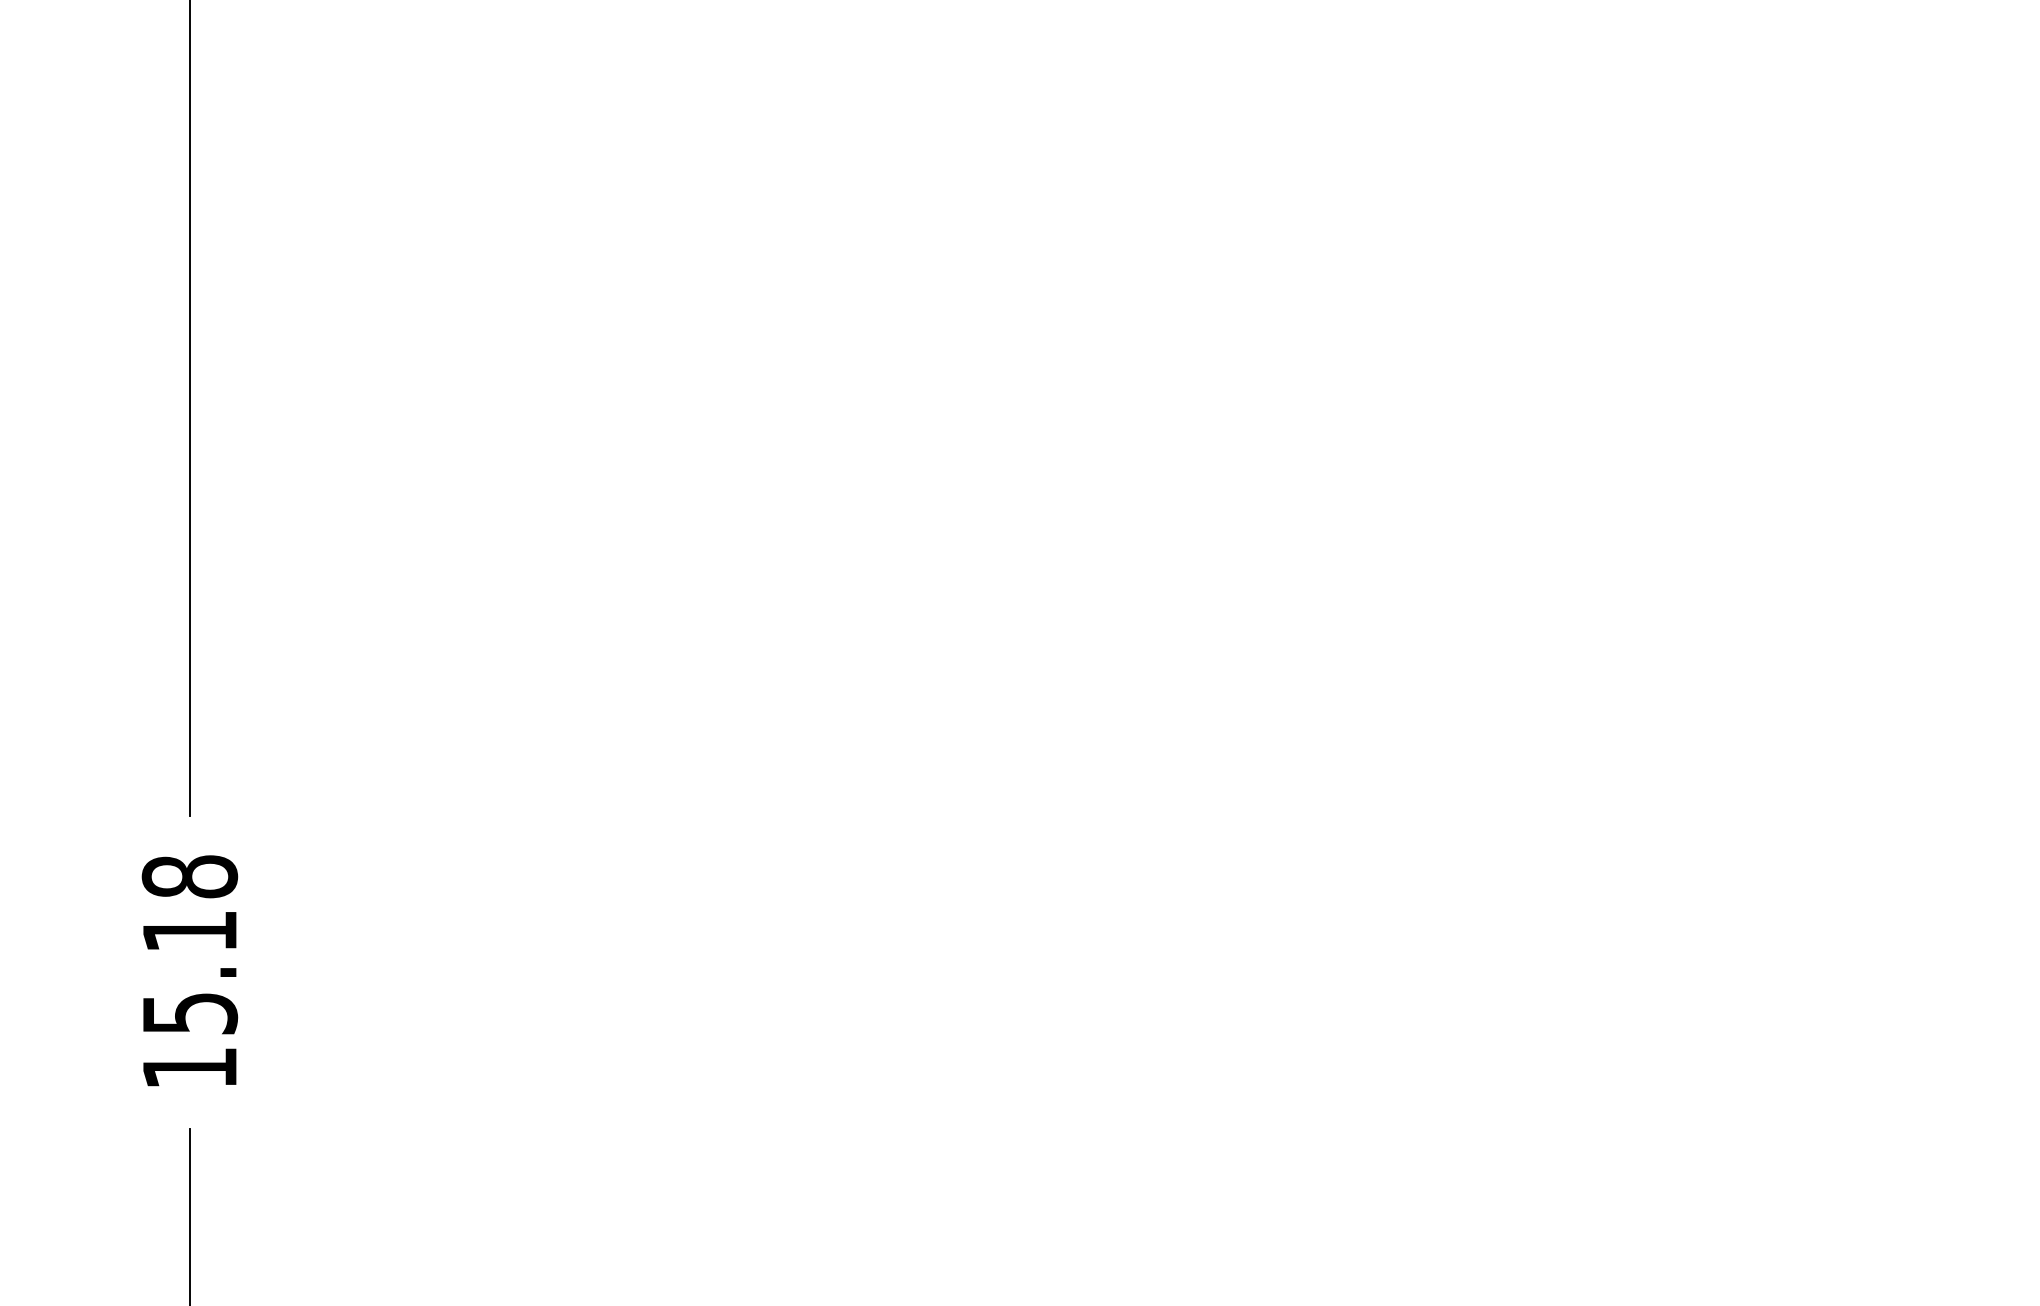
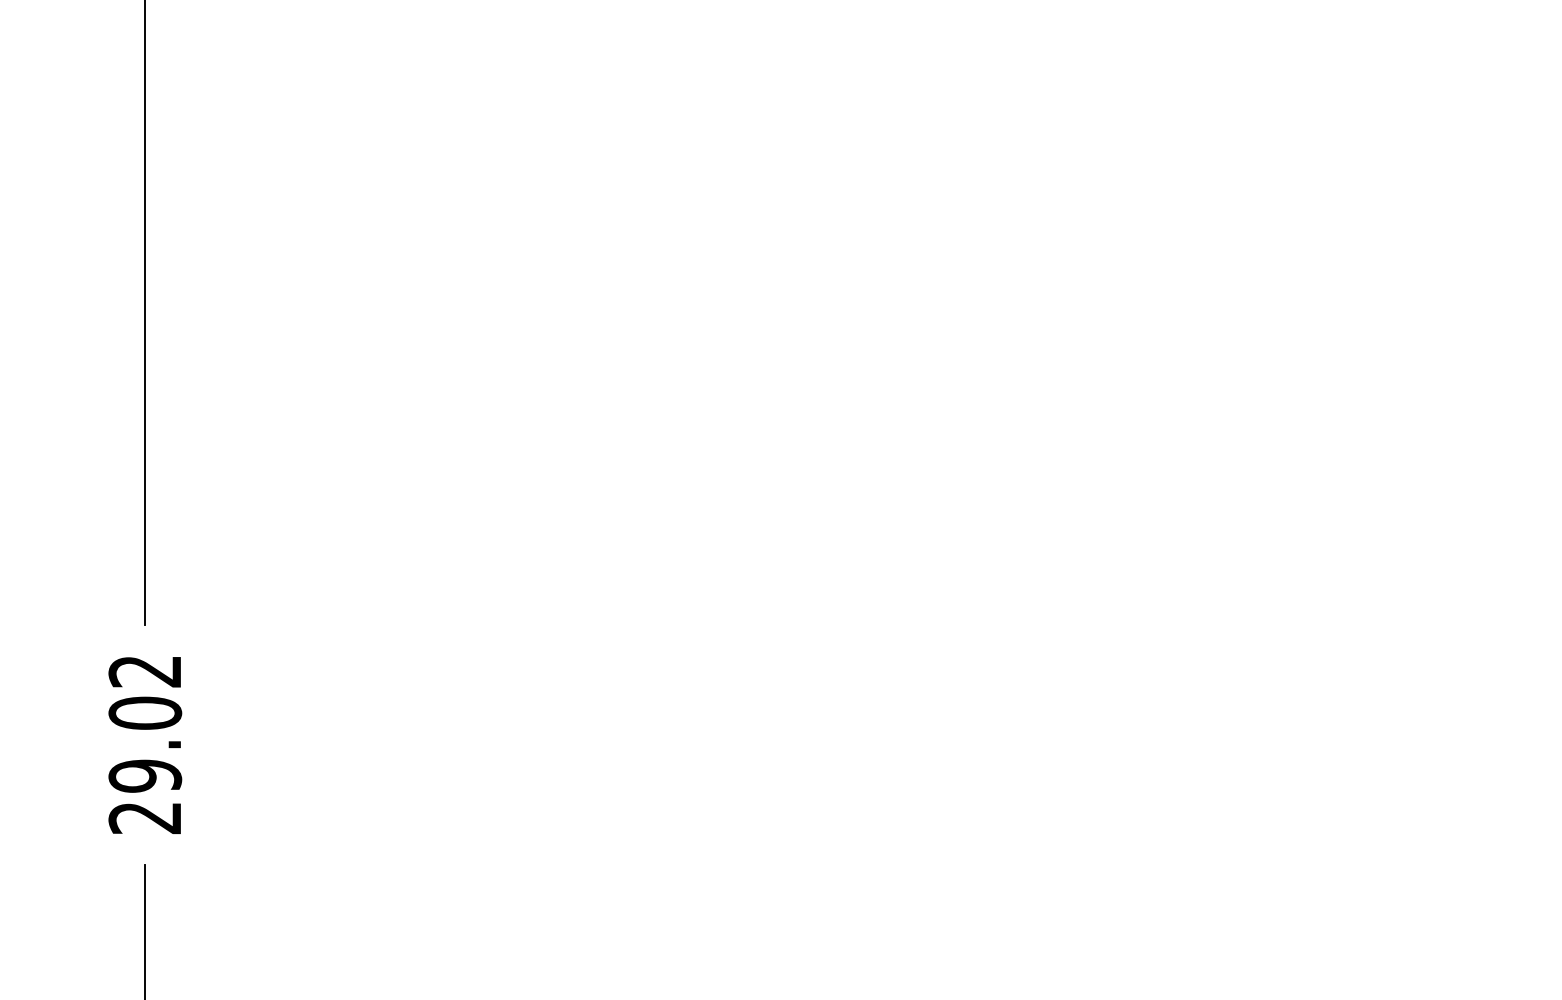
text: (189, 972) -> (145, 744), 15.18 -> 29.02

